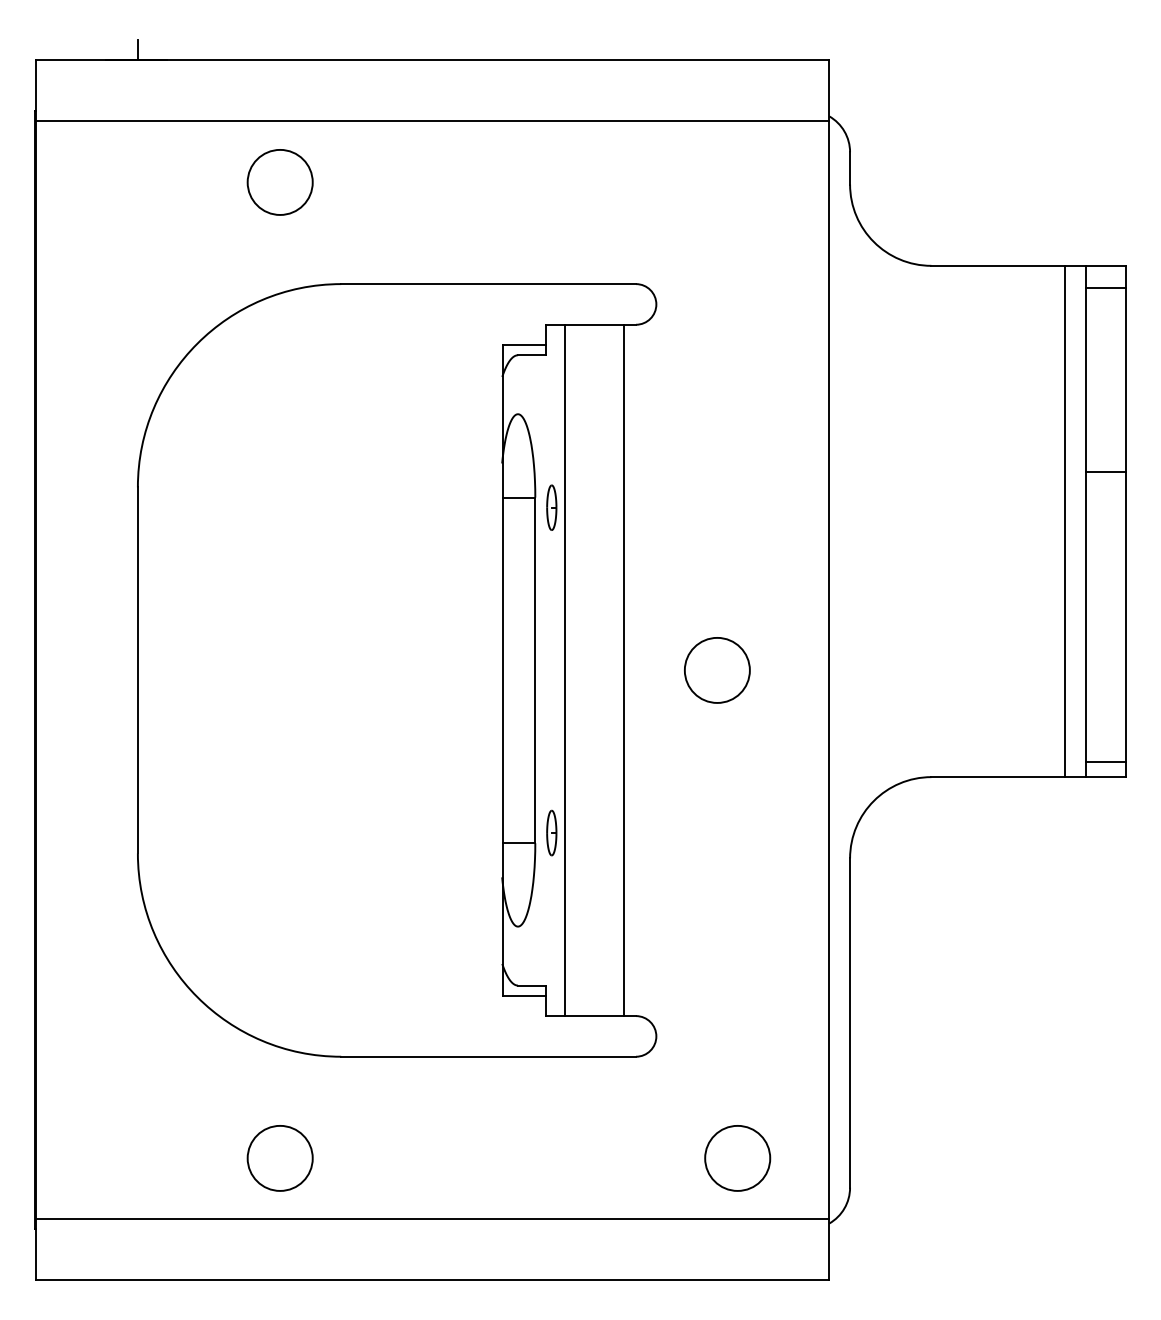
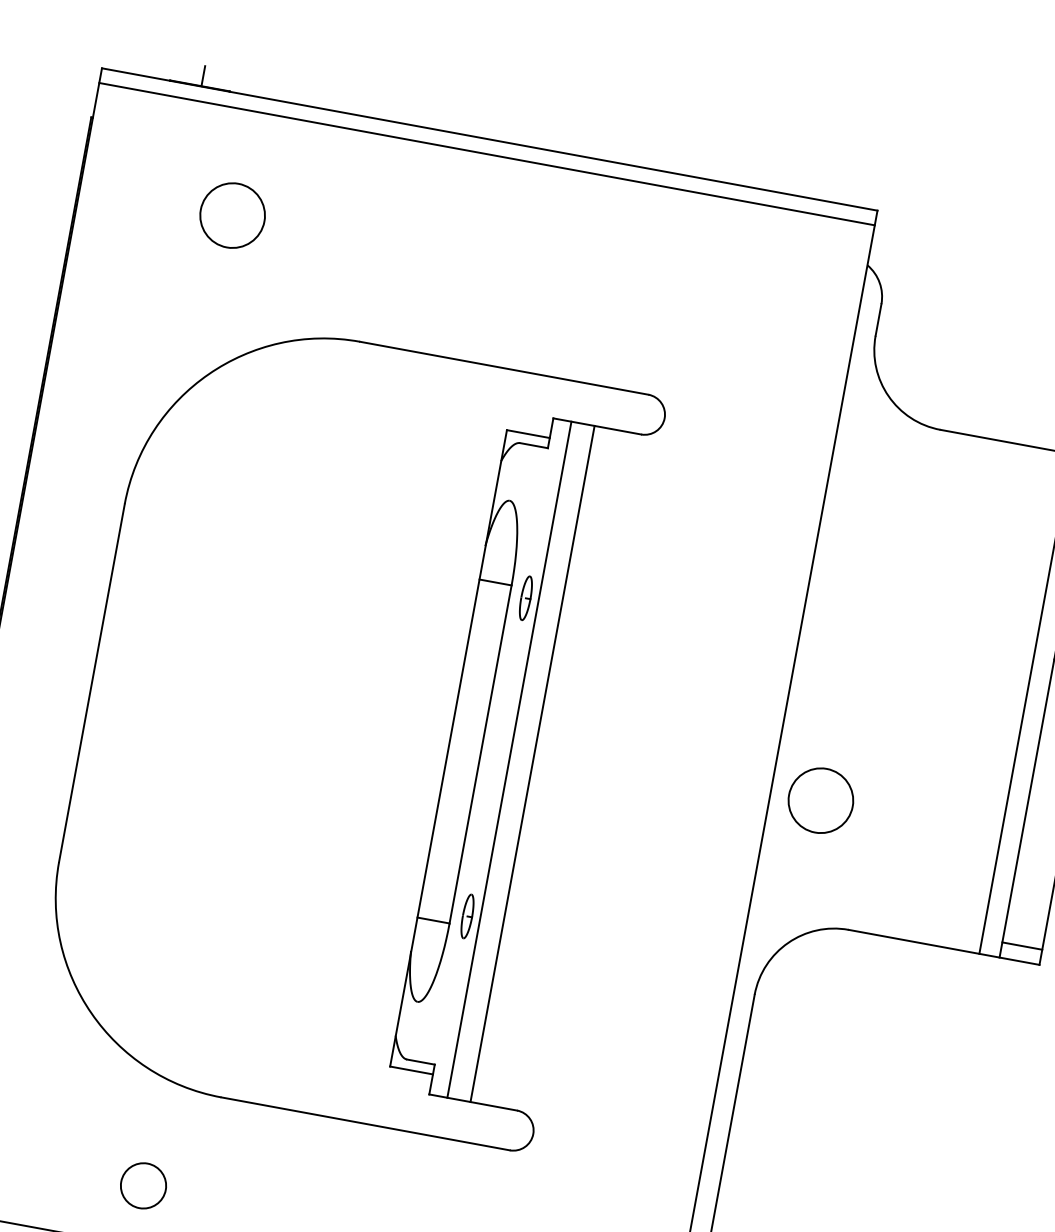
line: (432, 121) -> (486, 154), moved
circle: (279, 182) -> (231, 215), moved
line: (624, 670) -> (532, 764), moved
circle: (717, 670) -> (821, 800), moved
circle: (279, 1157) -> (143, 1184), size x0.7

